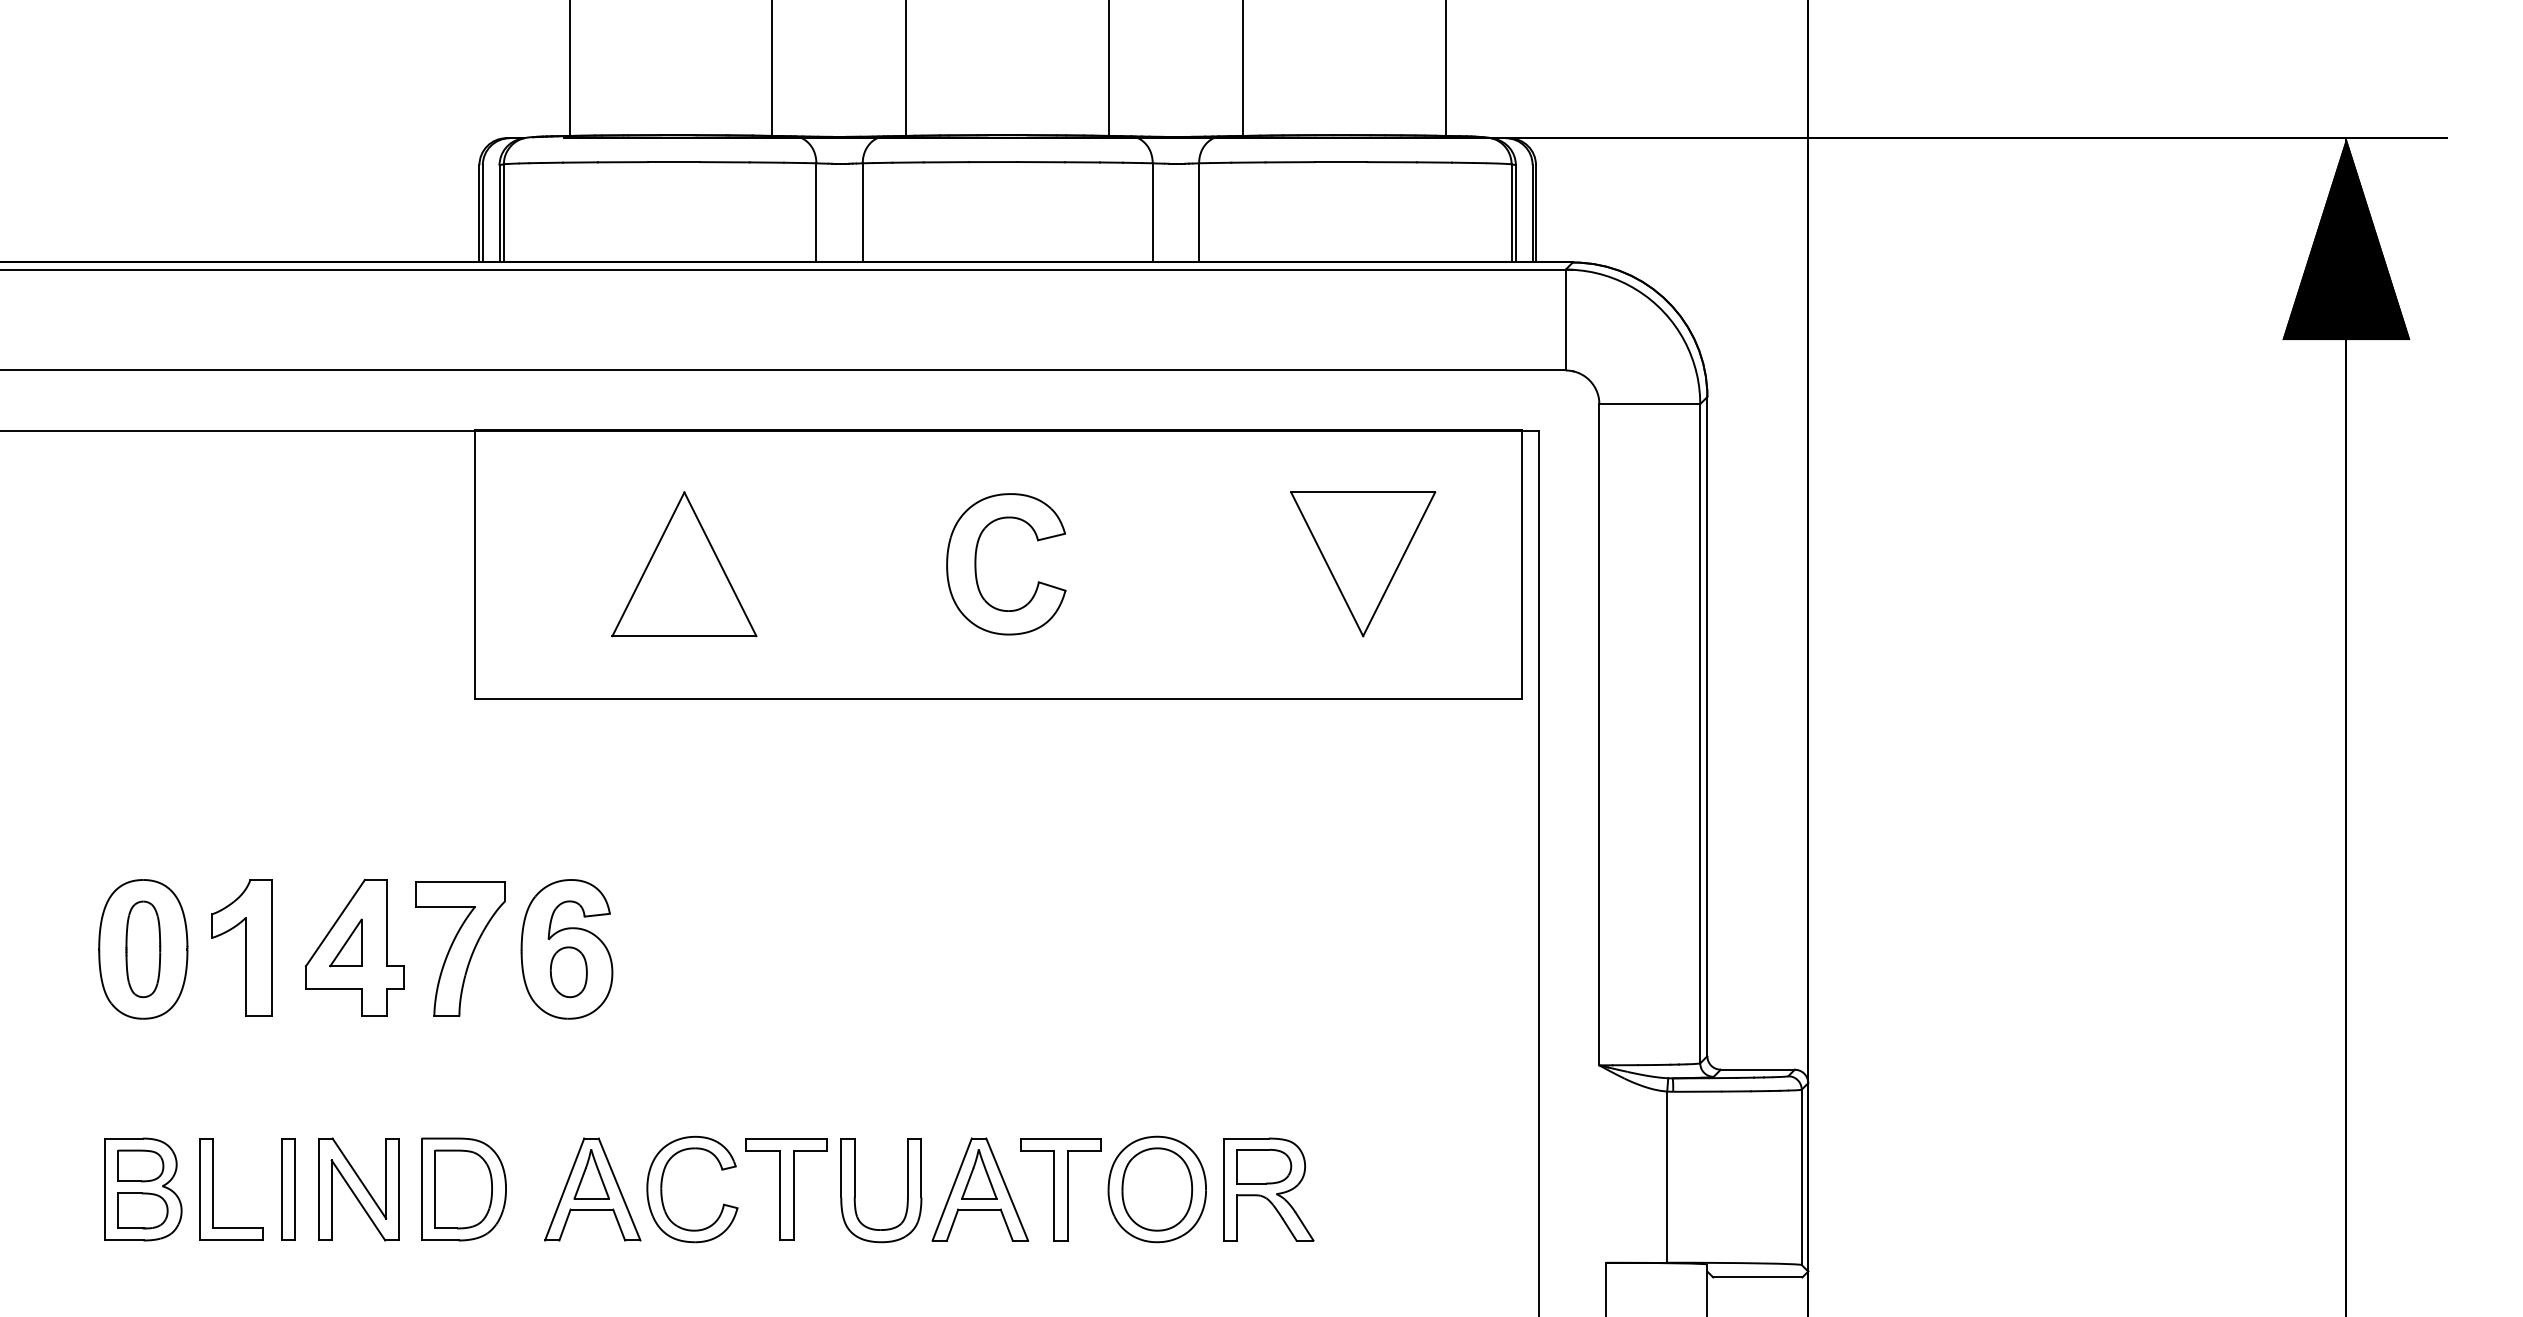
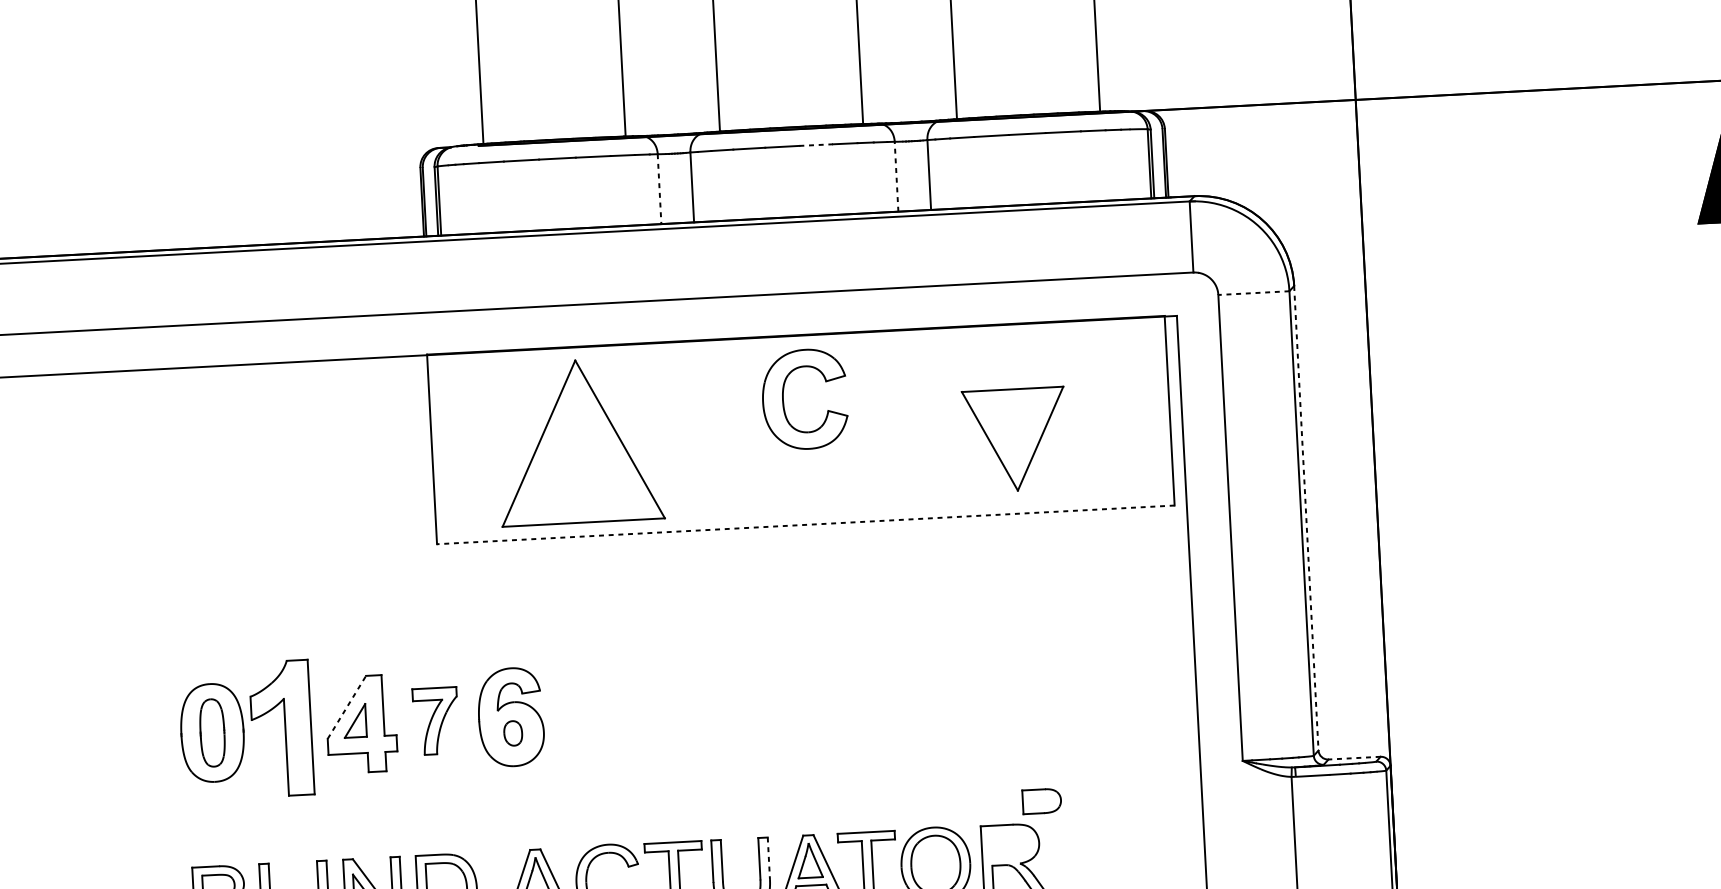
line: (1041, 162) -> (816, 145), solid -> dashed
line: (816, 212) -> (659, 188), solid -> dashed
line: (1152, 212) -> (896, 176), solid -> dashed
line: (1649, 404) -> (1253, 293), solid -> dashed
part: (684, 564) -> (579, 441), size x1.6
part: (976, 564) -> (783, 400), moved
part: (1363, 564) -> (1015, 440), moved
line: (997, 698) -> (805, 524), solid -> dashed
line: (1707, 726) -> (1306, 518), solid -> dashed
line: (335, 922) -> (346, 706), solid -> dashed
part: (241, 947) -> (281, 728), size x1.4
part: (460, 948) -> (435, 720), size x0.7
part: (568, 972) -> (512, 733), size x0.7
line: (1757, 1069) -> (1354, 758), solid -> dashed
part: (1264, 1166) -> (1042, 801), moved
line: (921, 1168) -> (768, 858), solid -> dashed

